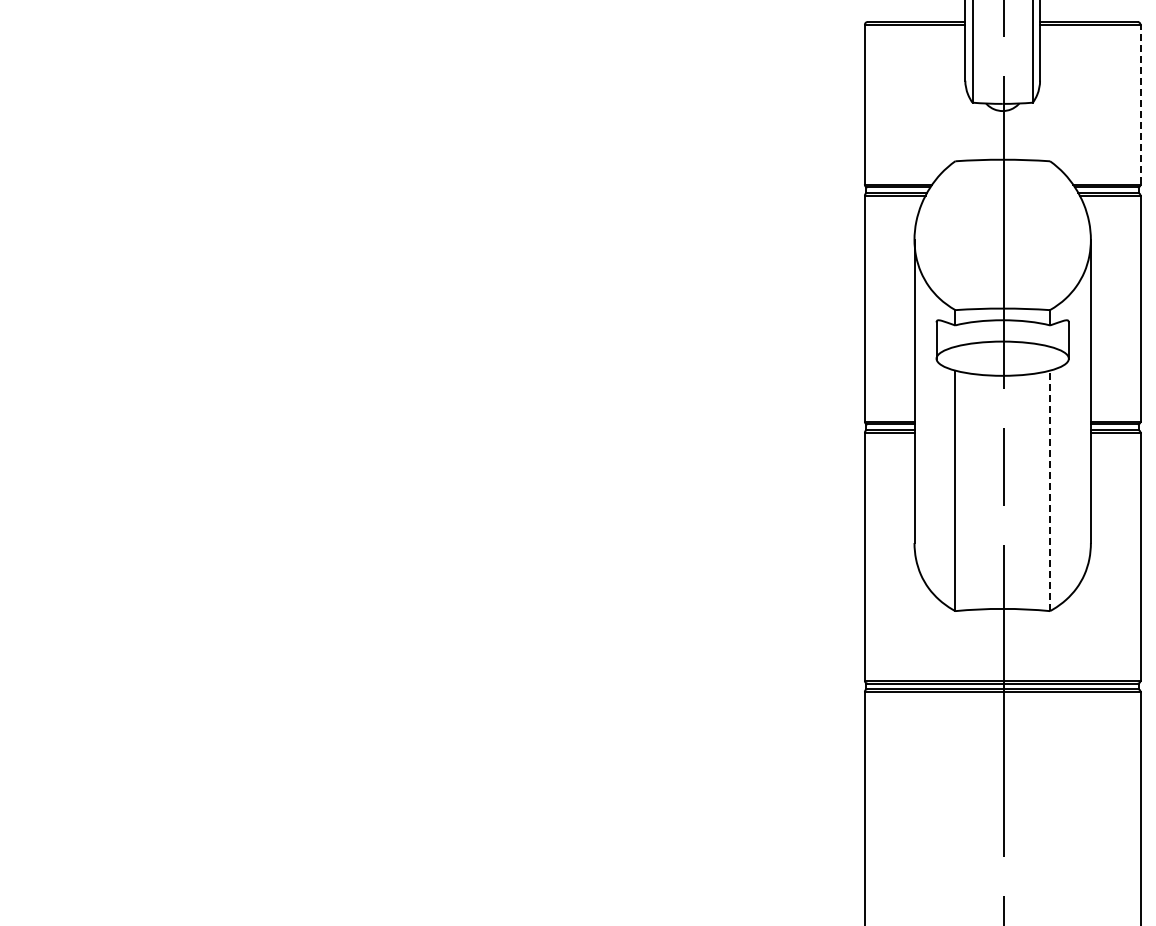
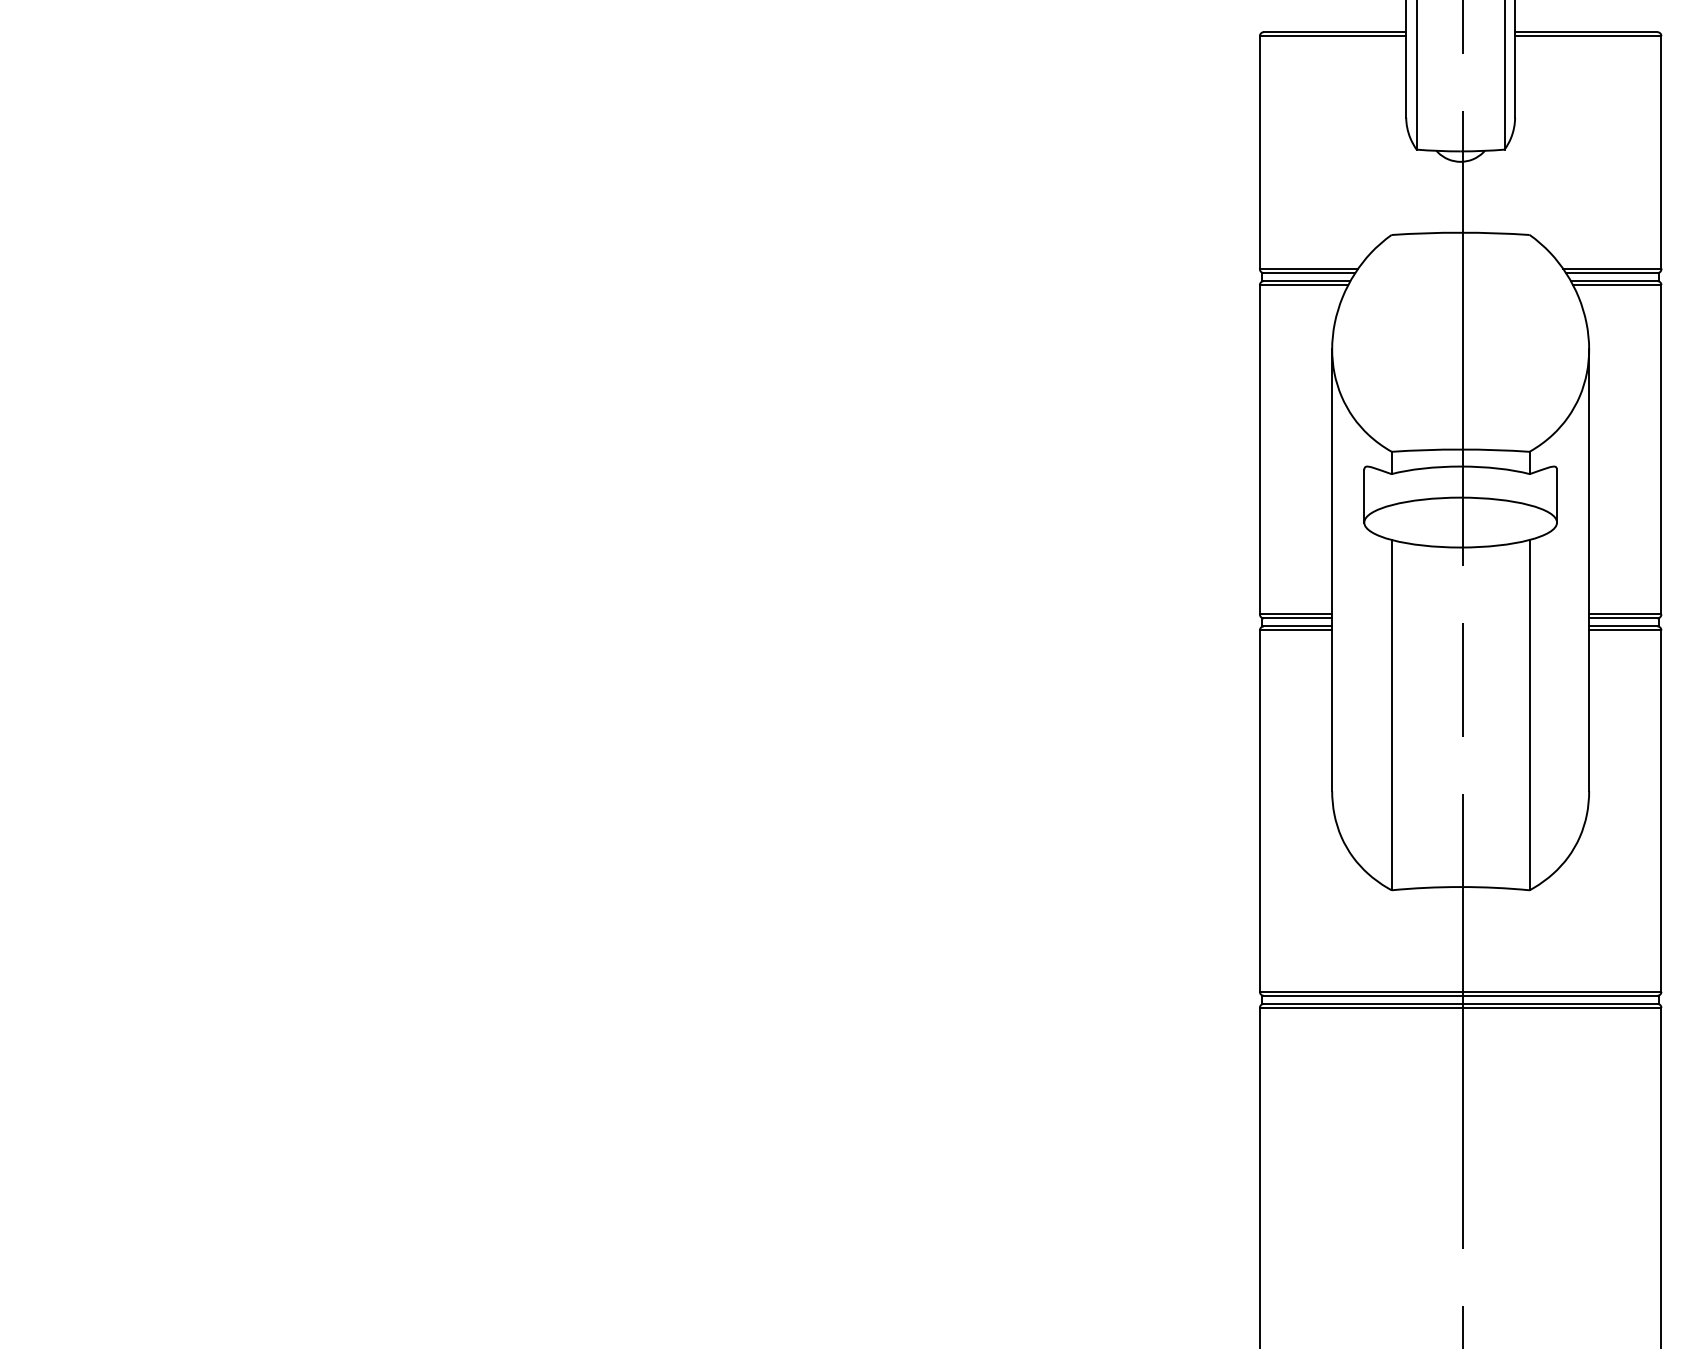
line: (1140, 104) -> (1661, 152), dashed -> solid
line: (1050, 490) -> (1530, 714), dashed -> solid

